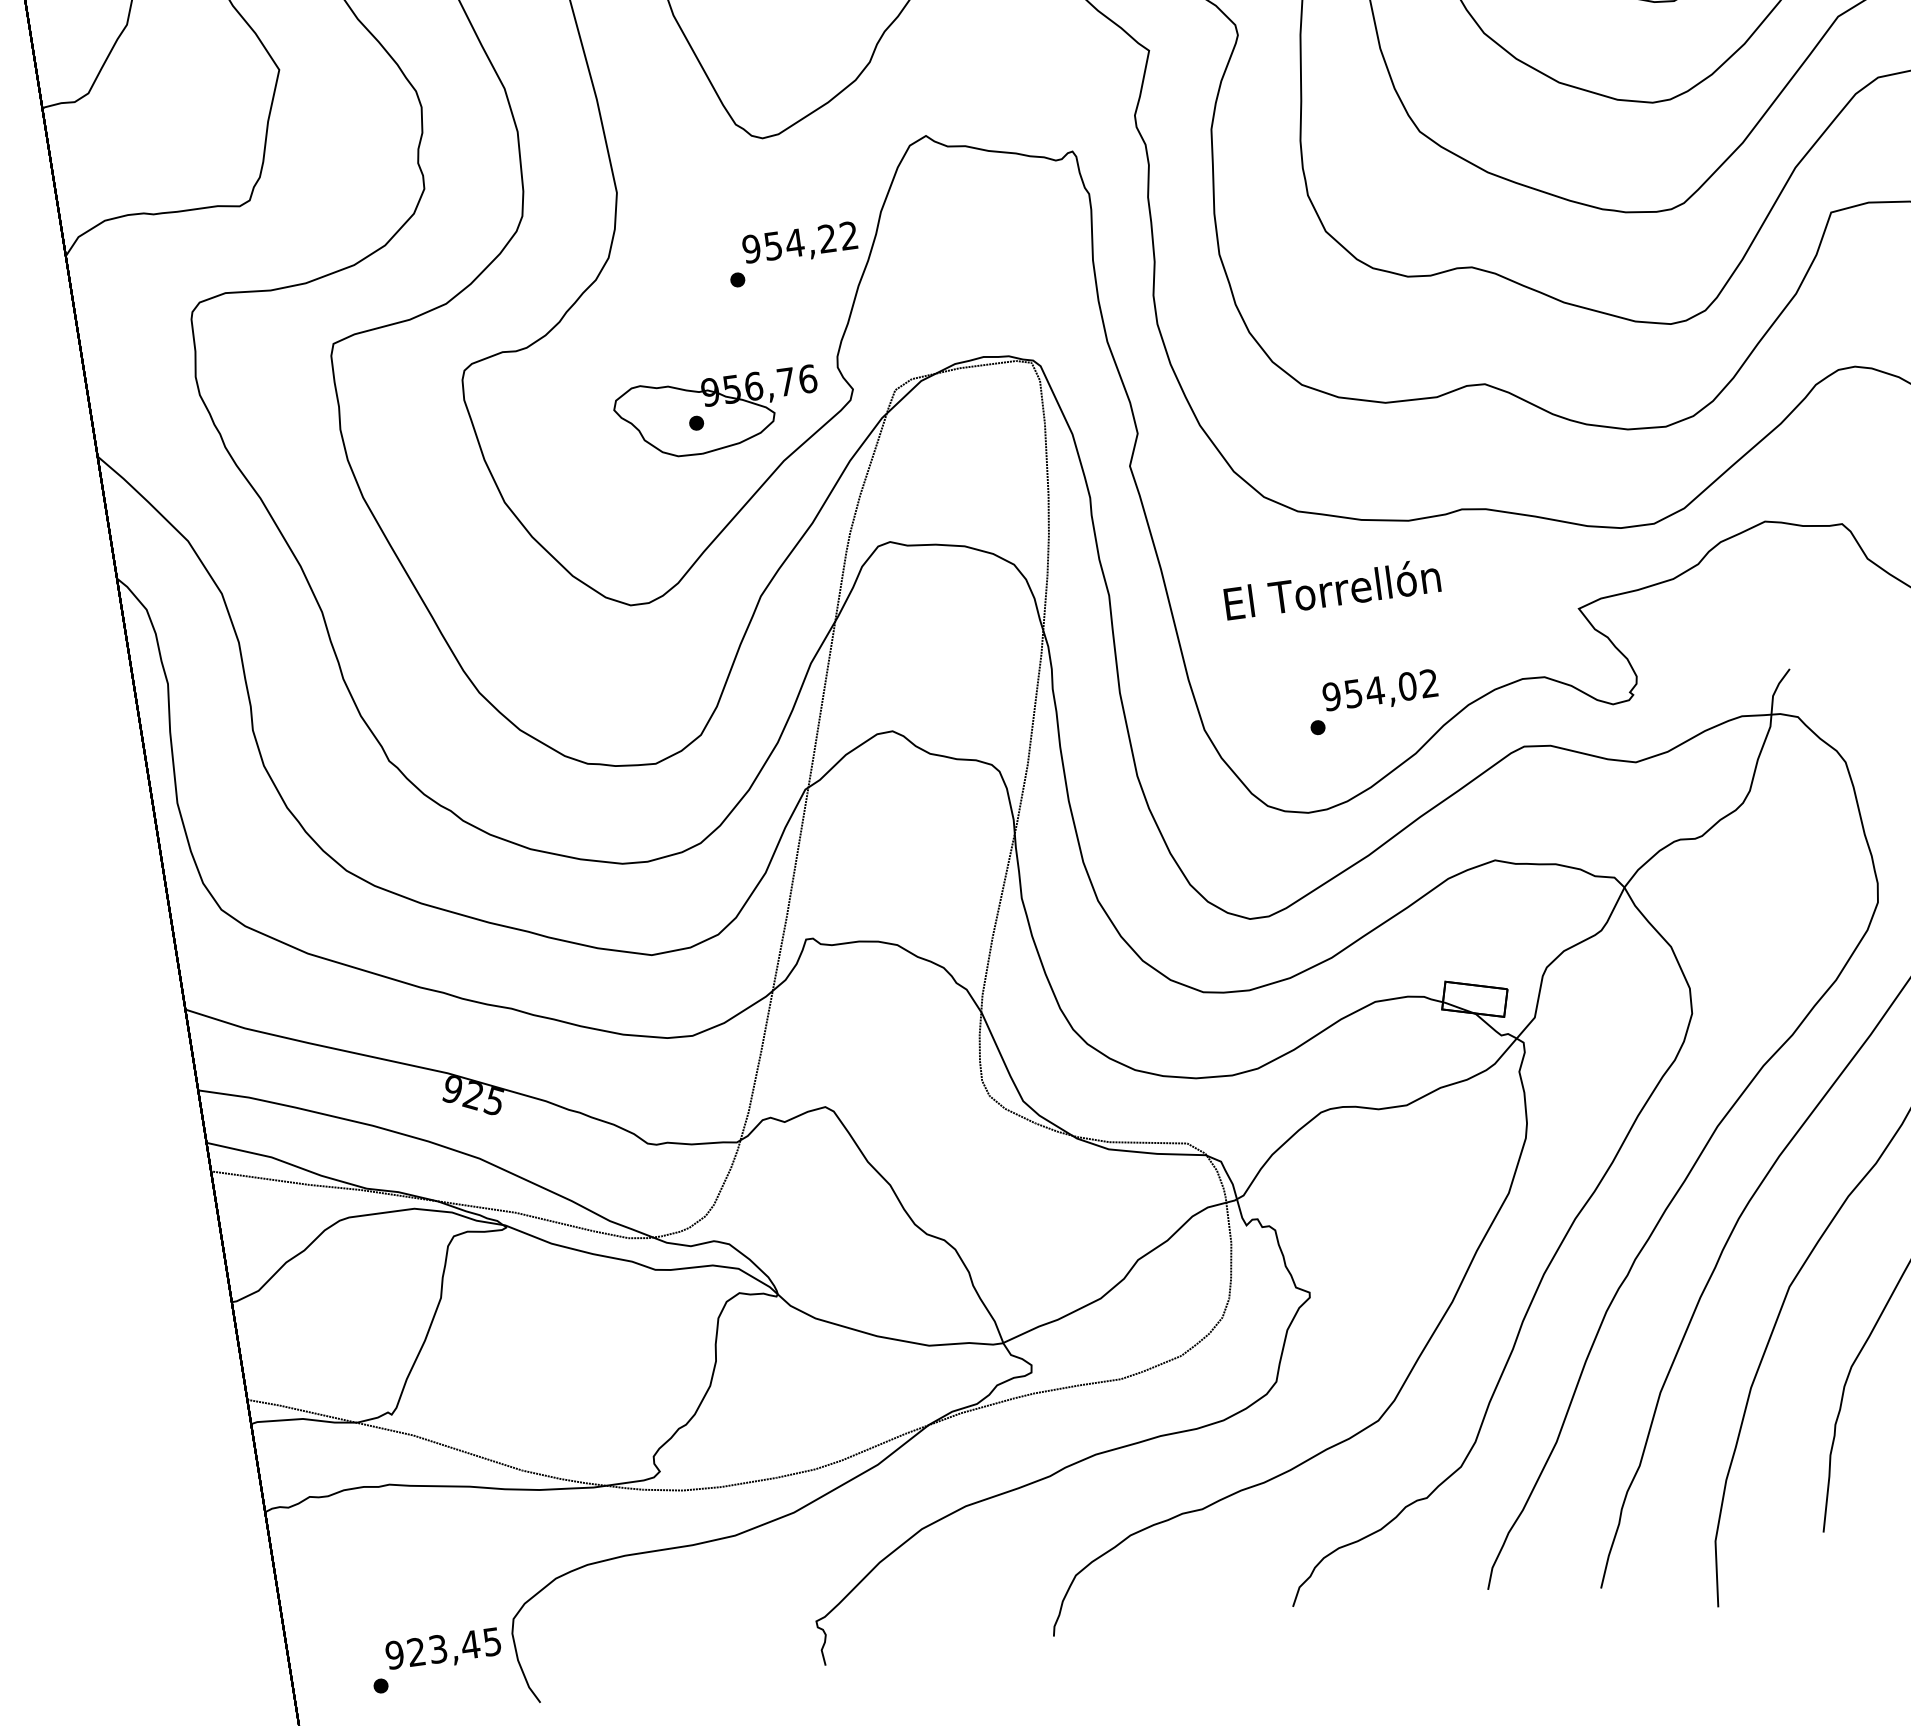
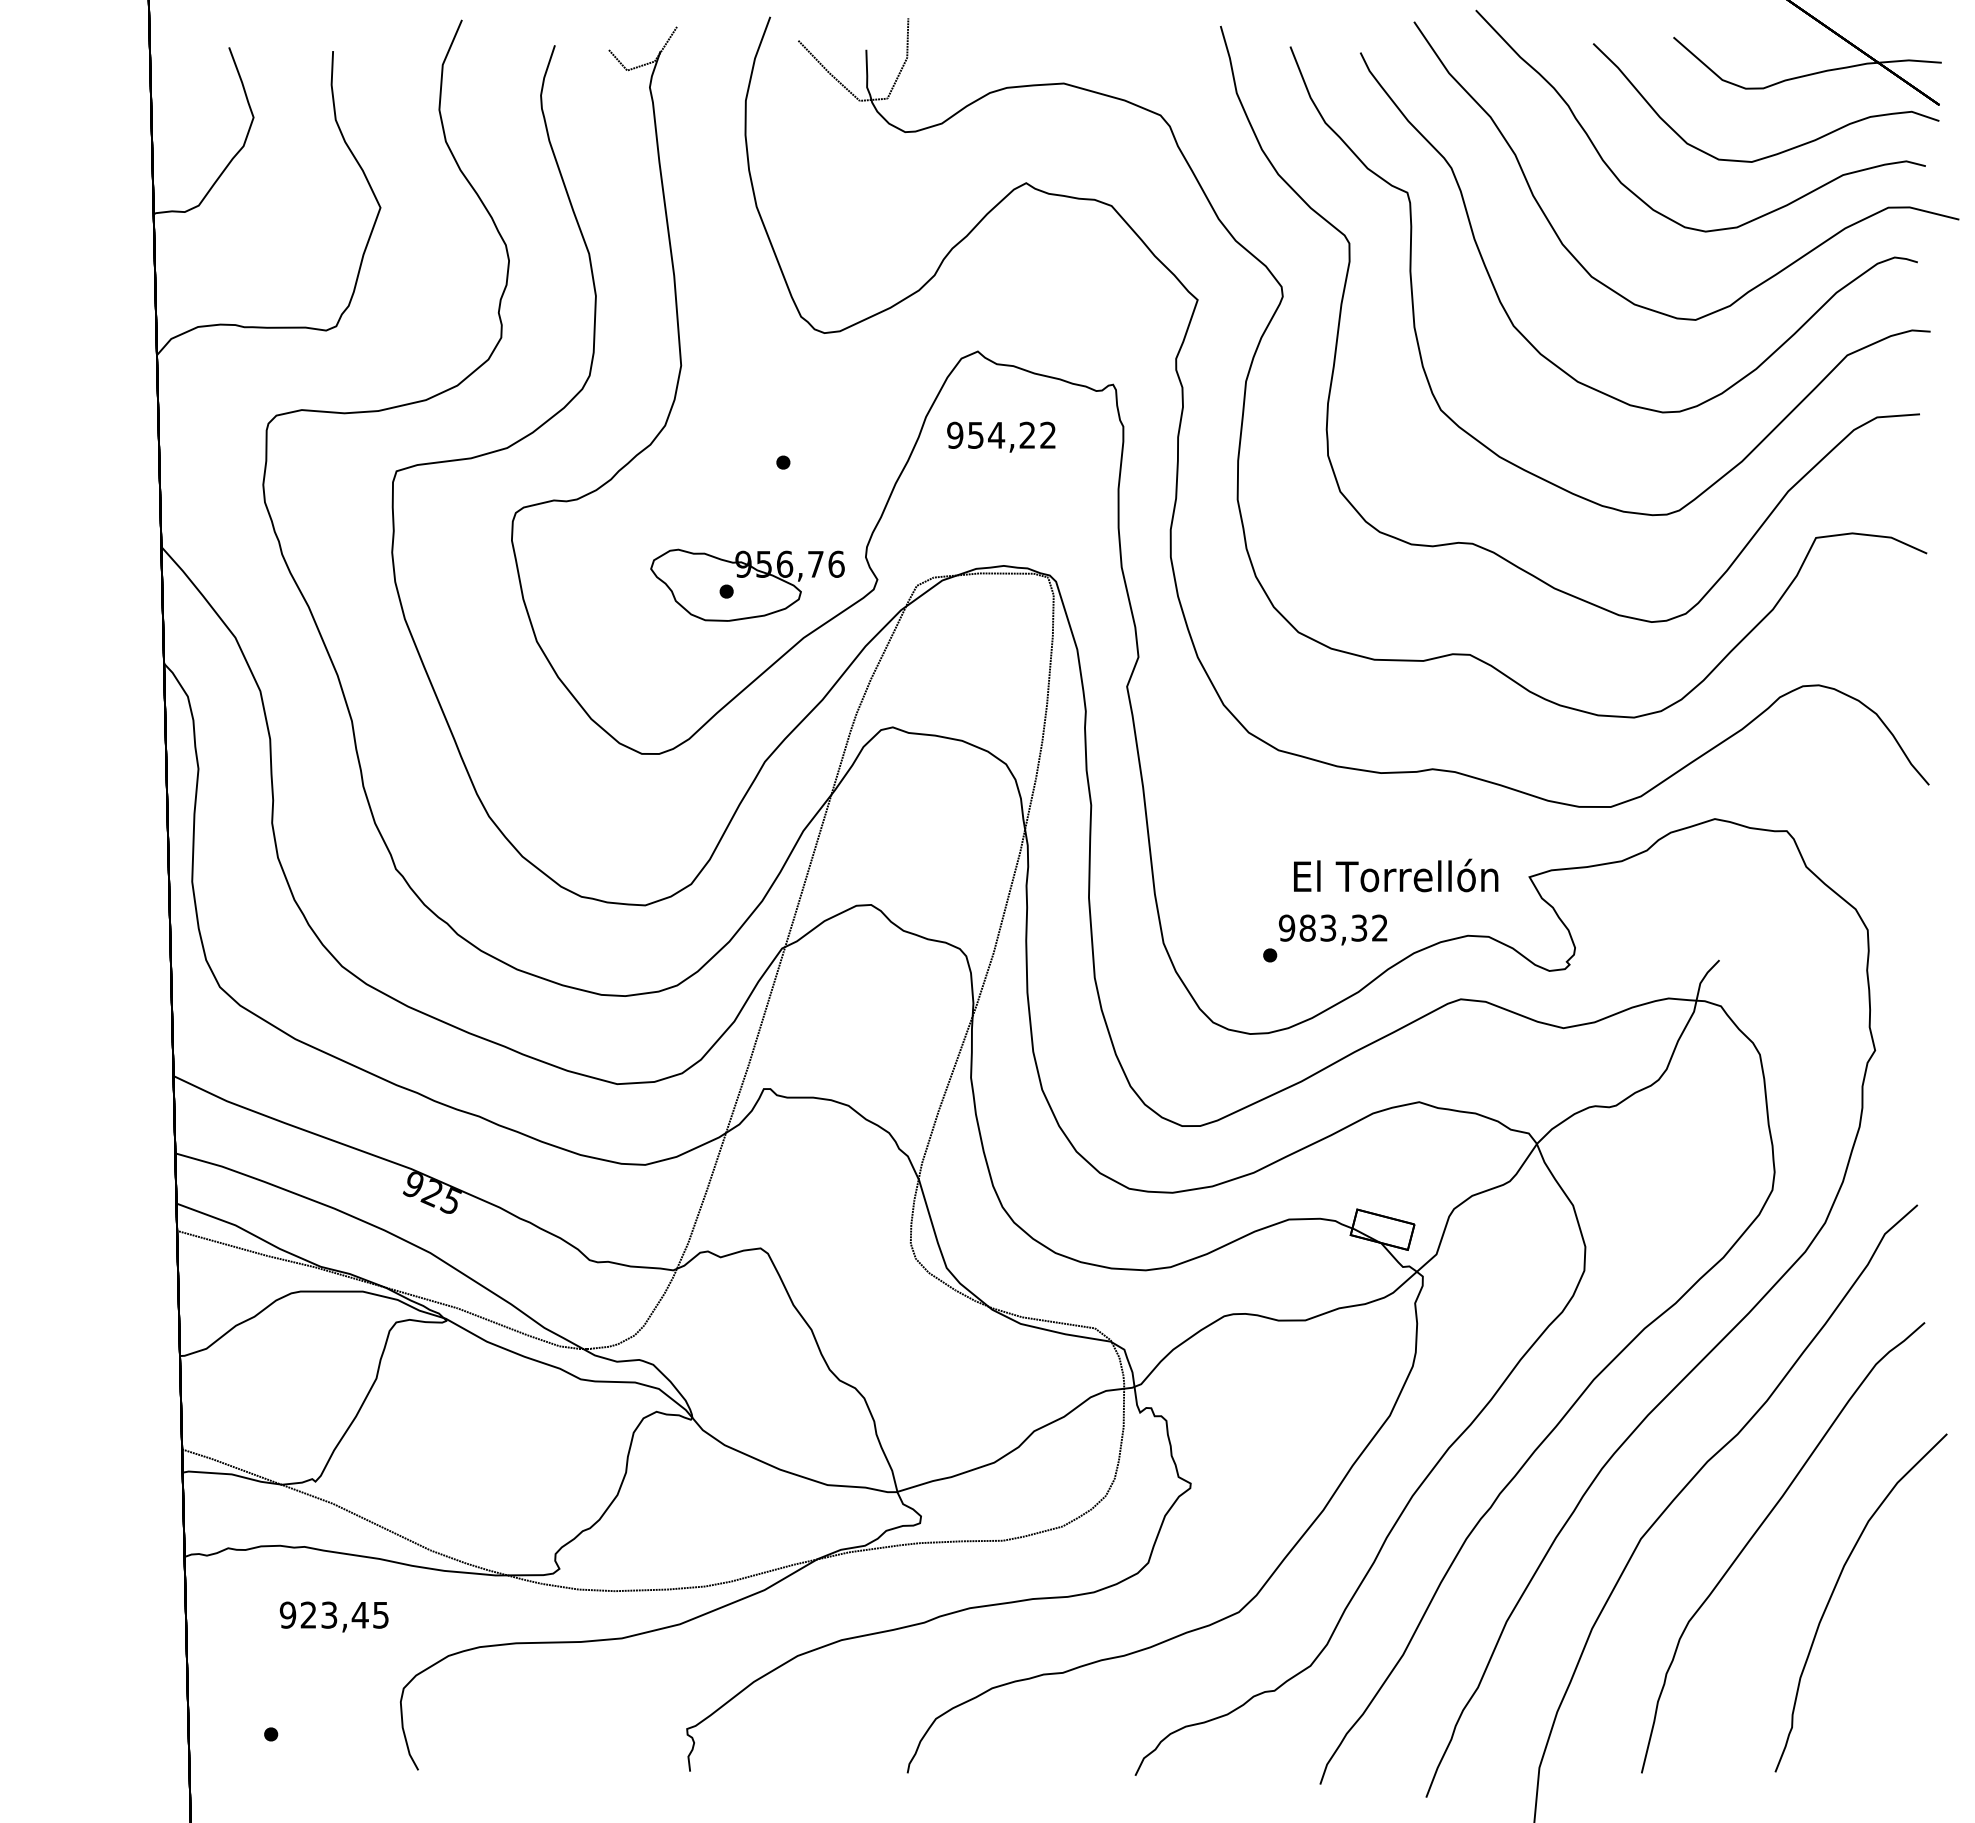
text: (800, 243) -> (1001, 436), moved
text: (1332, 589) -> (1396, 875), moved
text: (1380, 689) -> (1333, 927), 954,02 -> 983,32
text: (442, 1649) -> (333, 1616), moved

